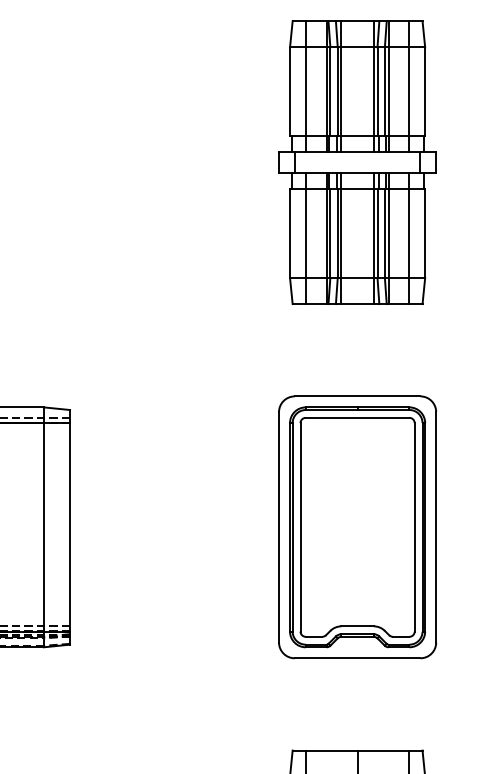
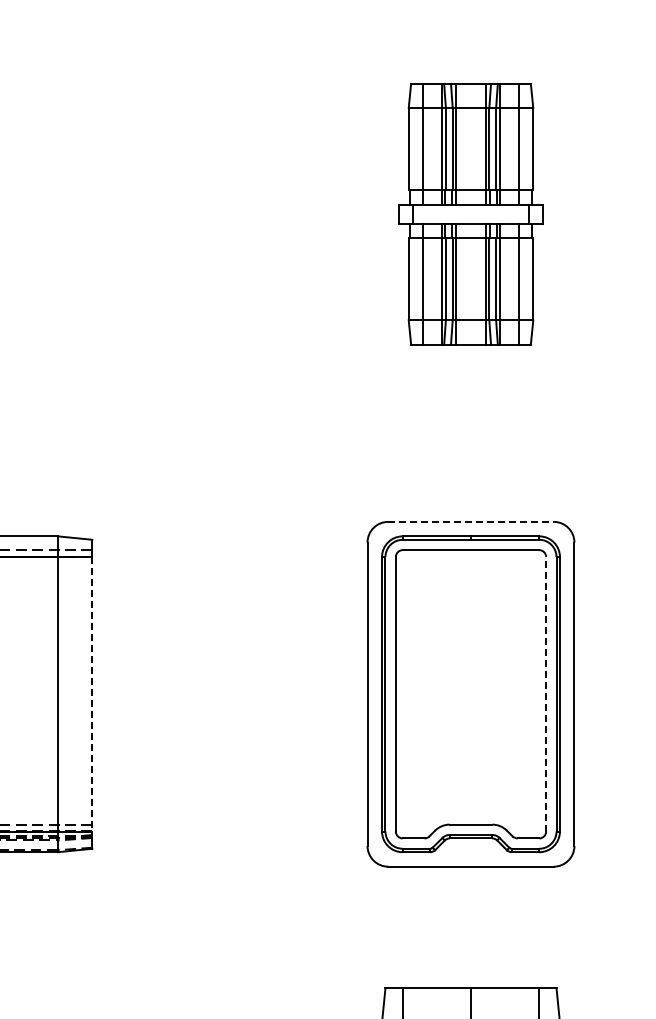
part: (357, 162) -> (470, 214), size x0.7
line: (357, 396) -> (471, 521), solid -> dashed
line: (414, 526) -> (546, 693), solid -> dashed
line: (70, 527) -> (92, 694), solid -> dashed

